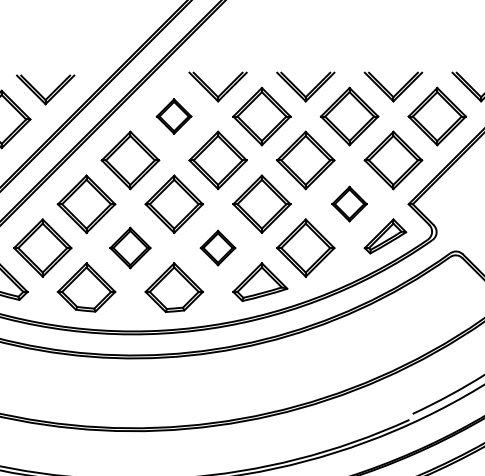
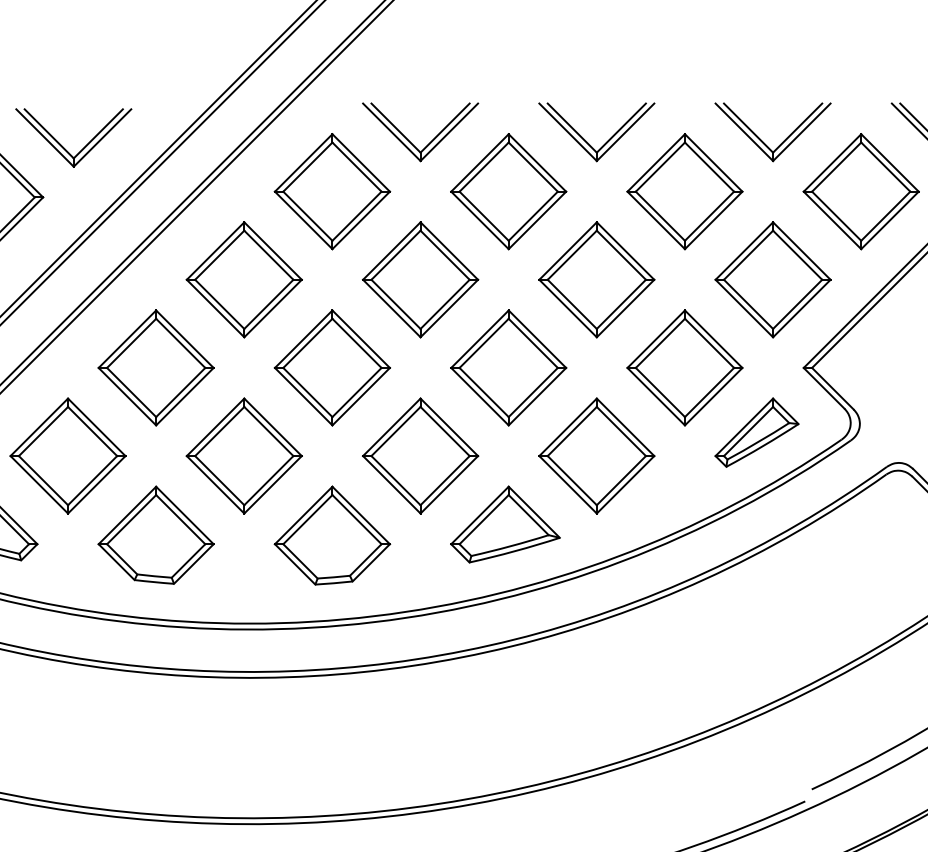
part: (173, 116) -> (330, 191), size x1.67
part: (349, 203) -> (684, 366), size x1.67
part: (130, 247) -> (244, 454), size x1.43
part: (217, 247) -> (419, 454), size x1.67

